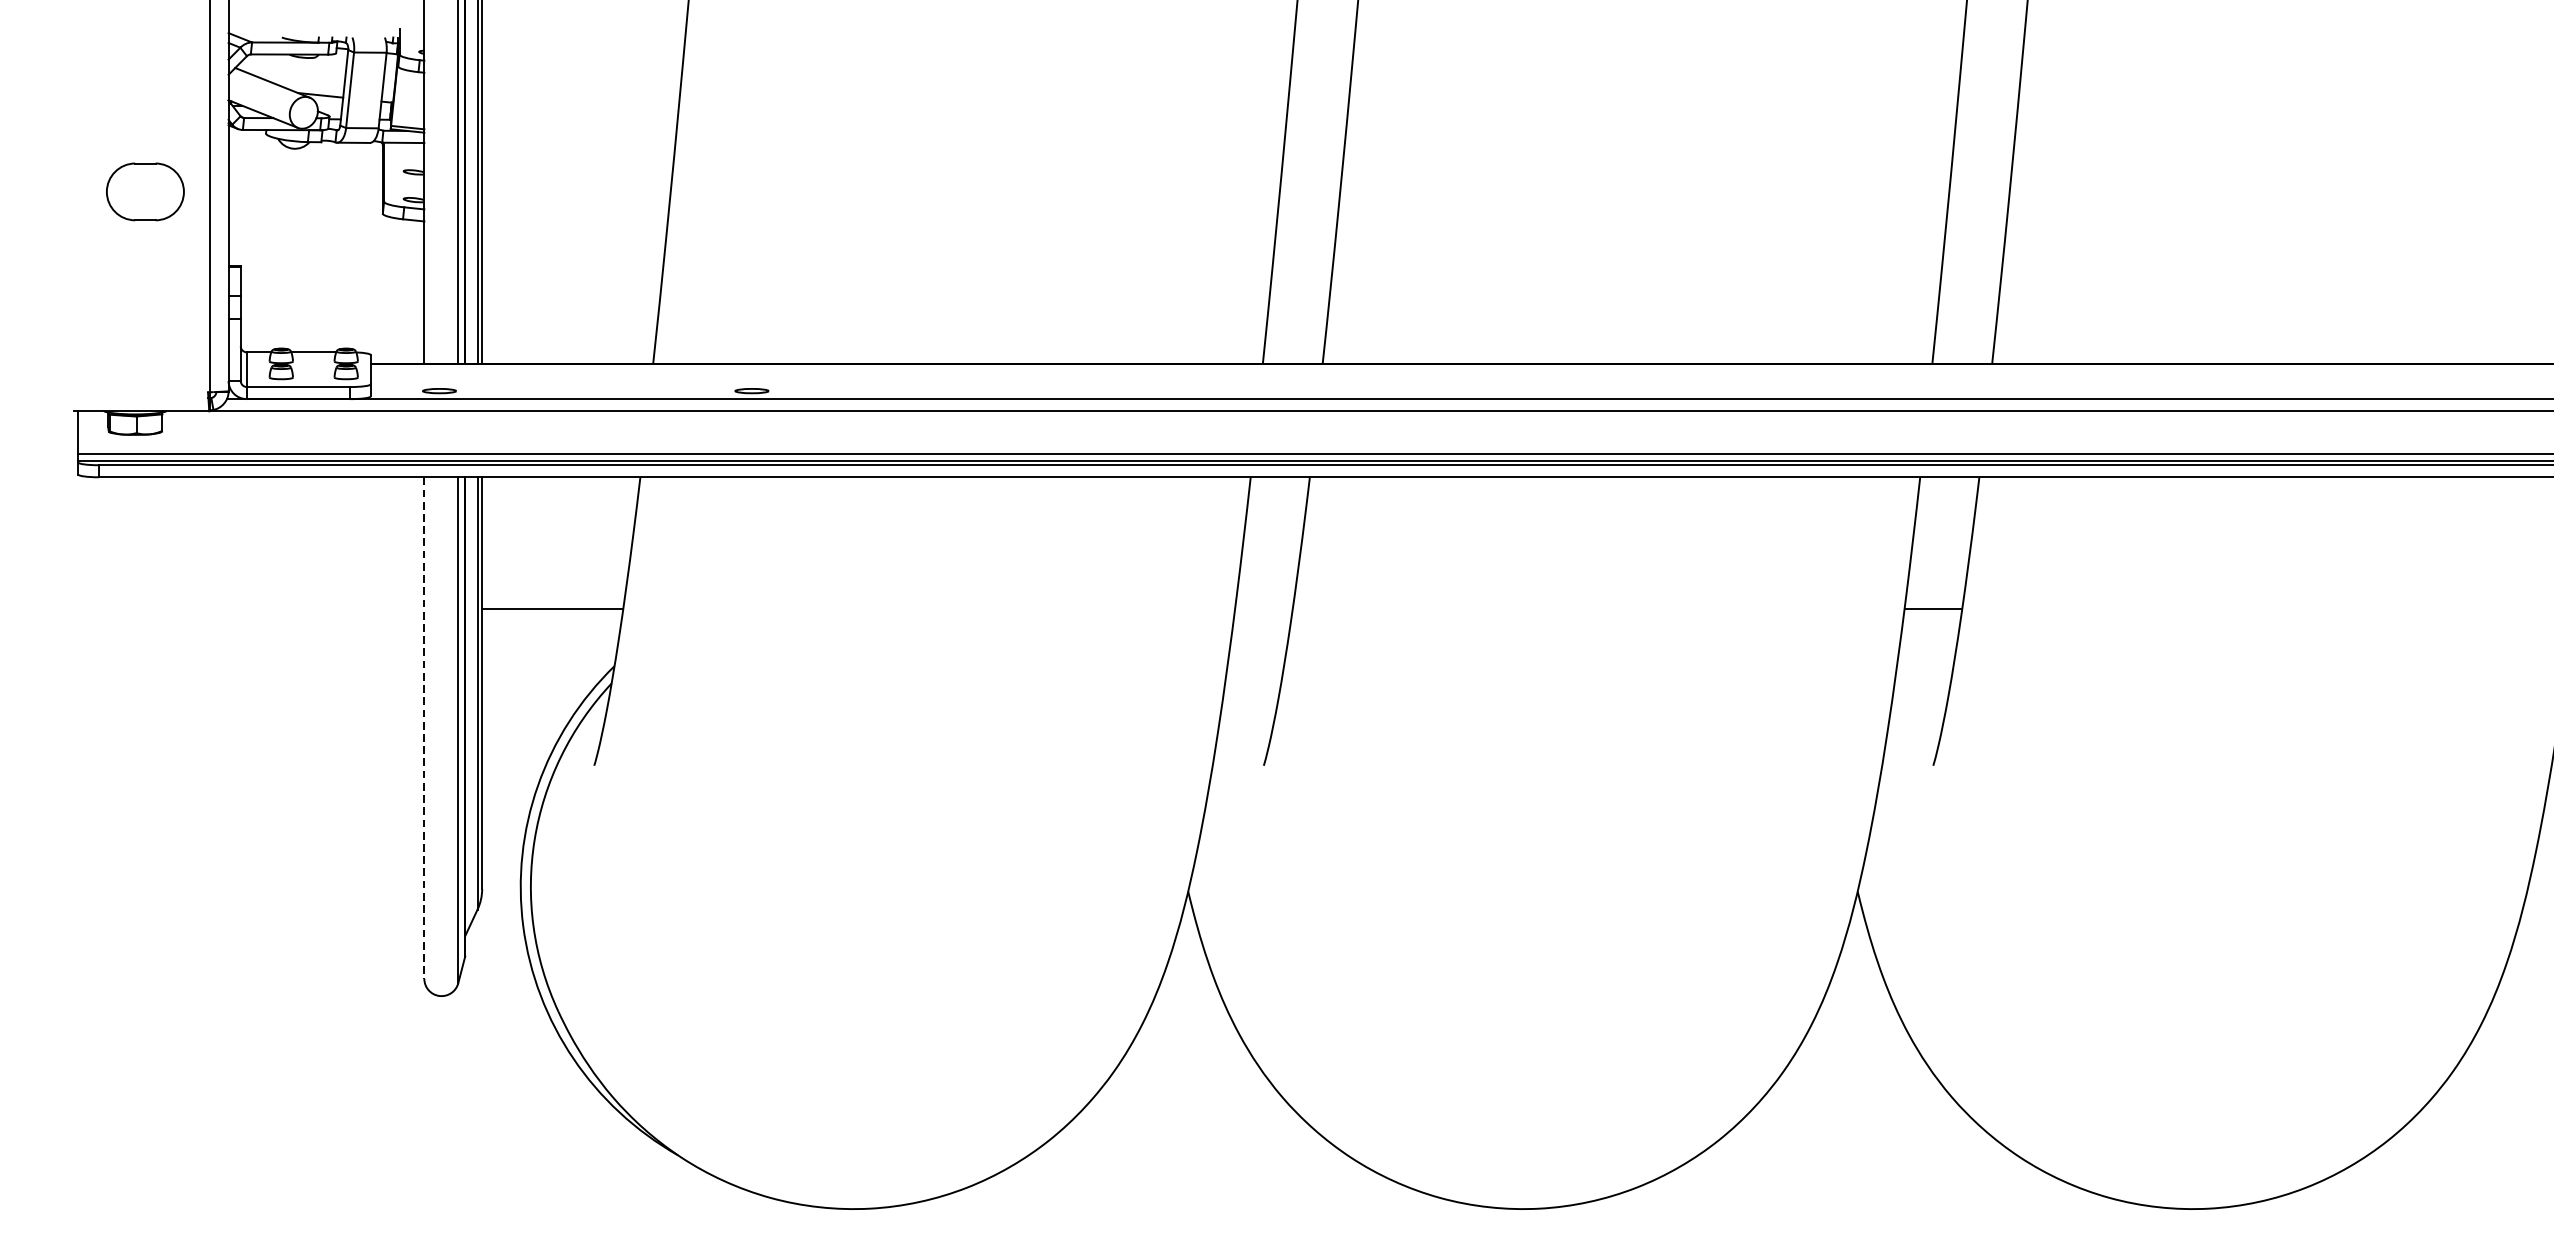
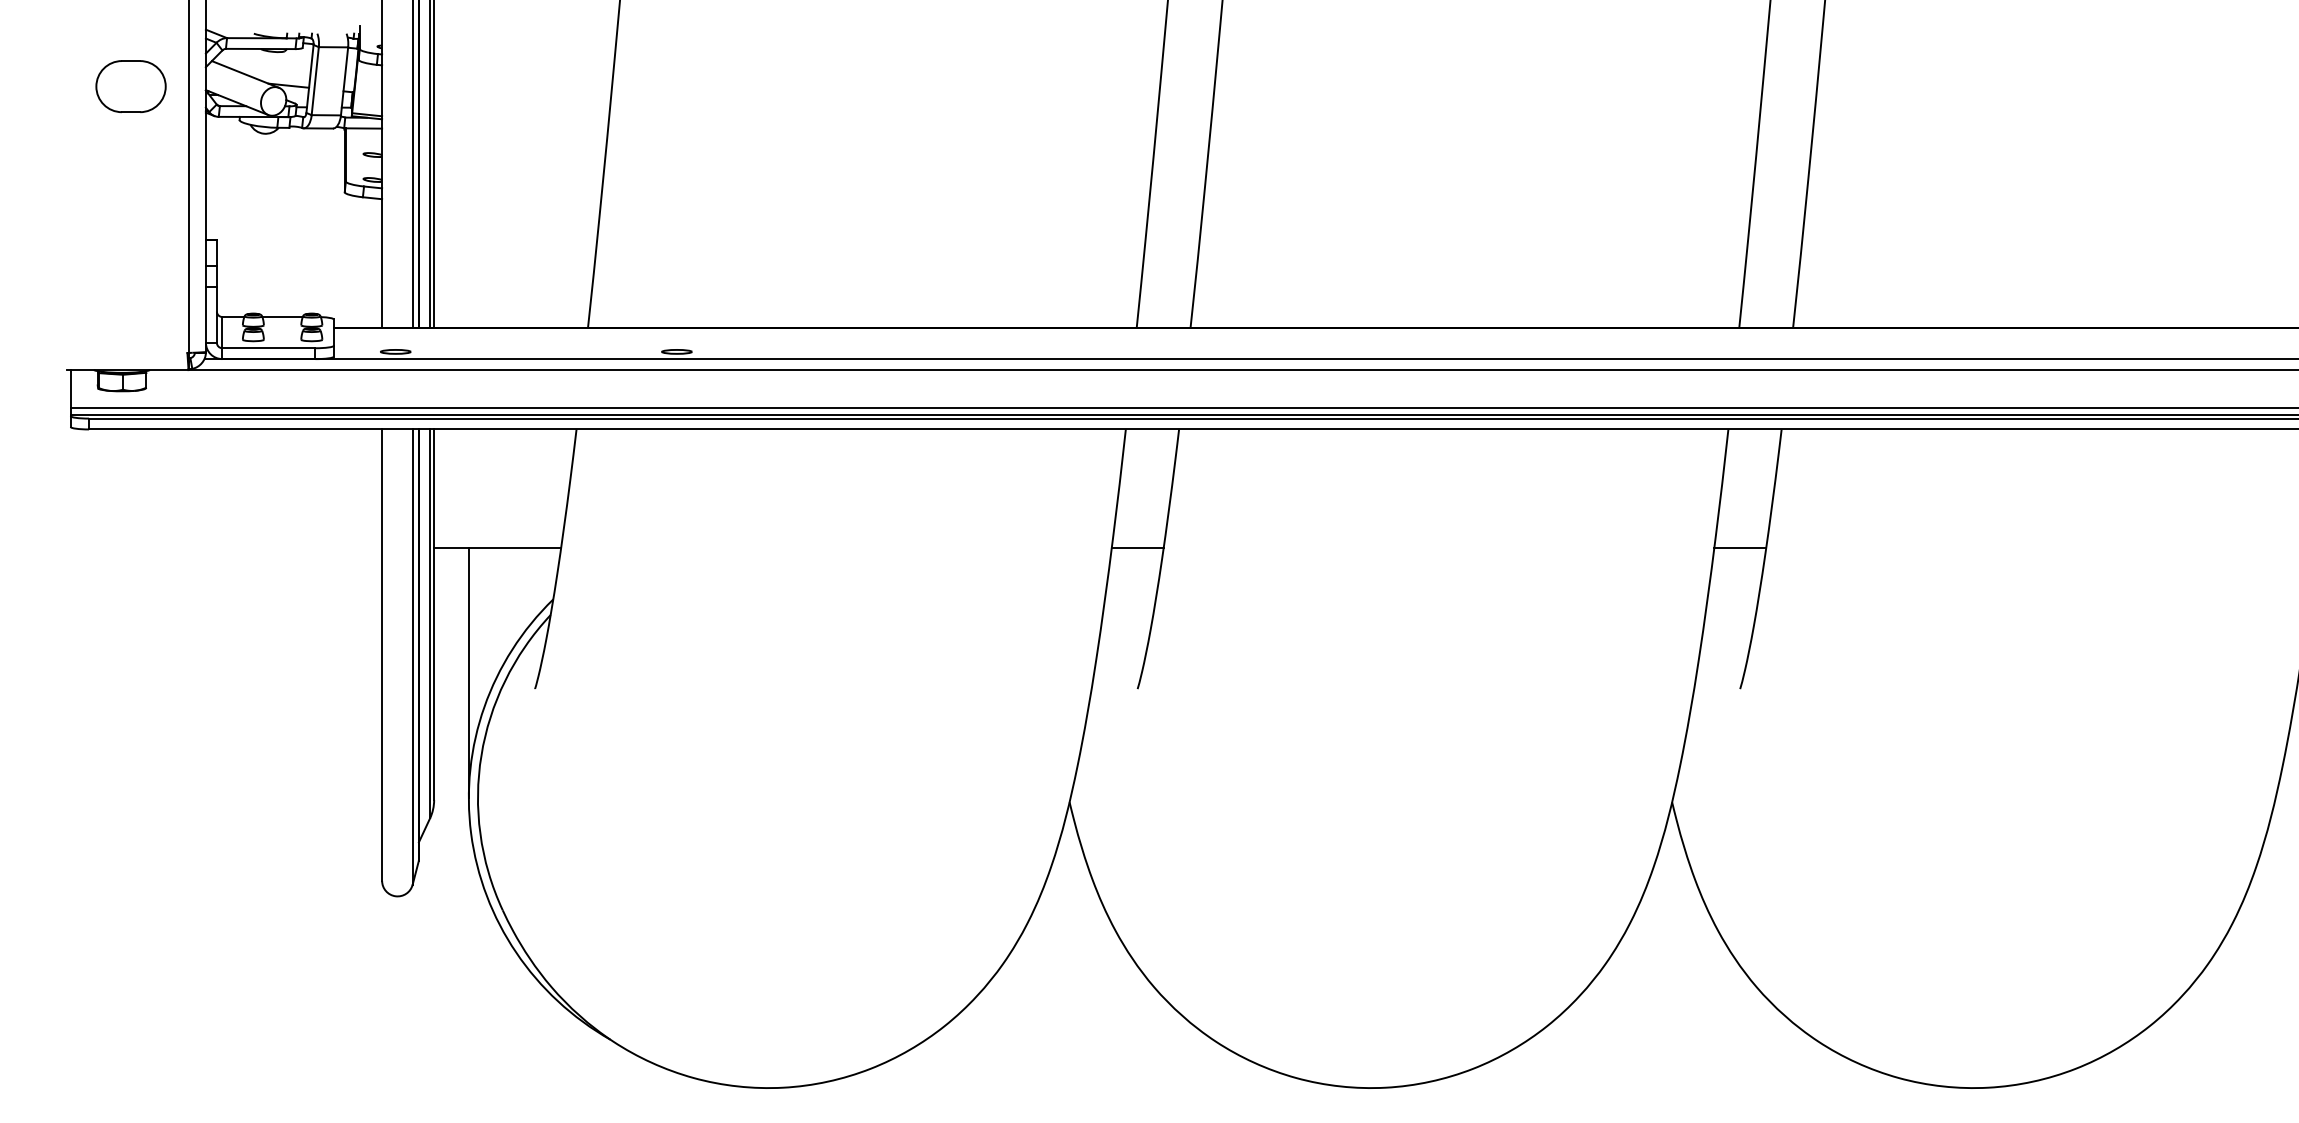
part: (144, 191) -> (130, 86), moved
line: (1263, 609) -> (1137, 548), added
line: (424, 728) -> (382, 655), dashed -> solid
line: (520, 748) -> (468, 673), added

